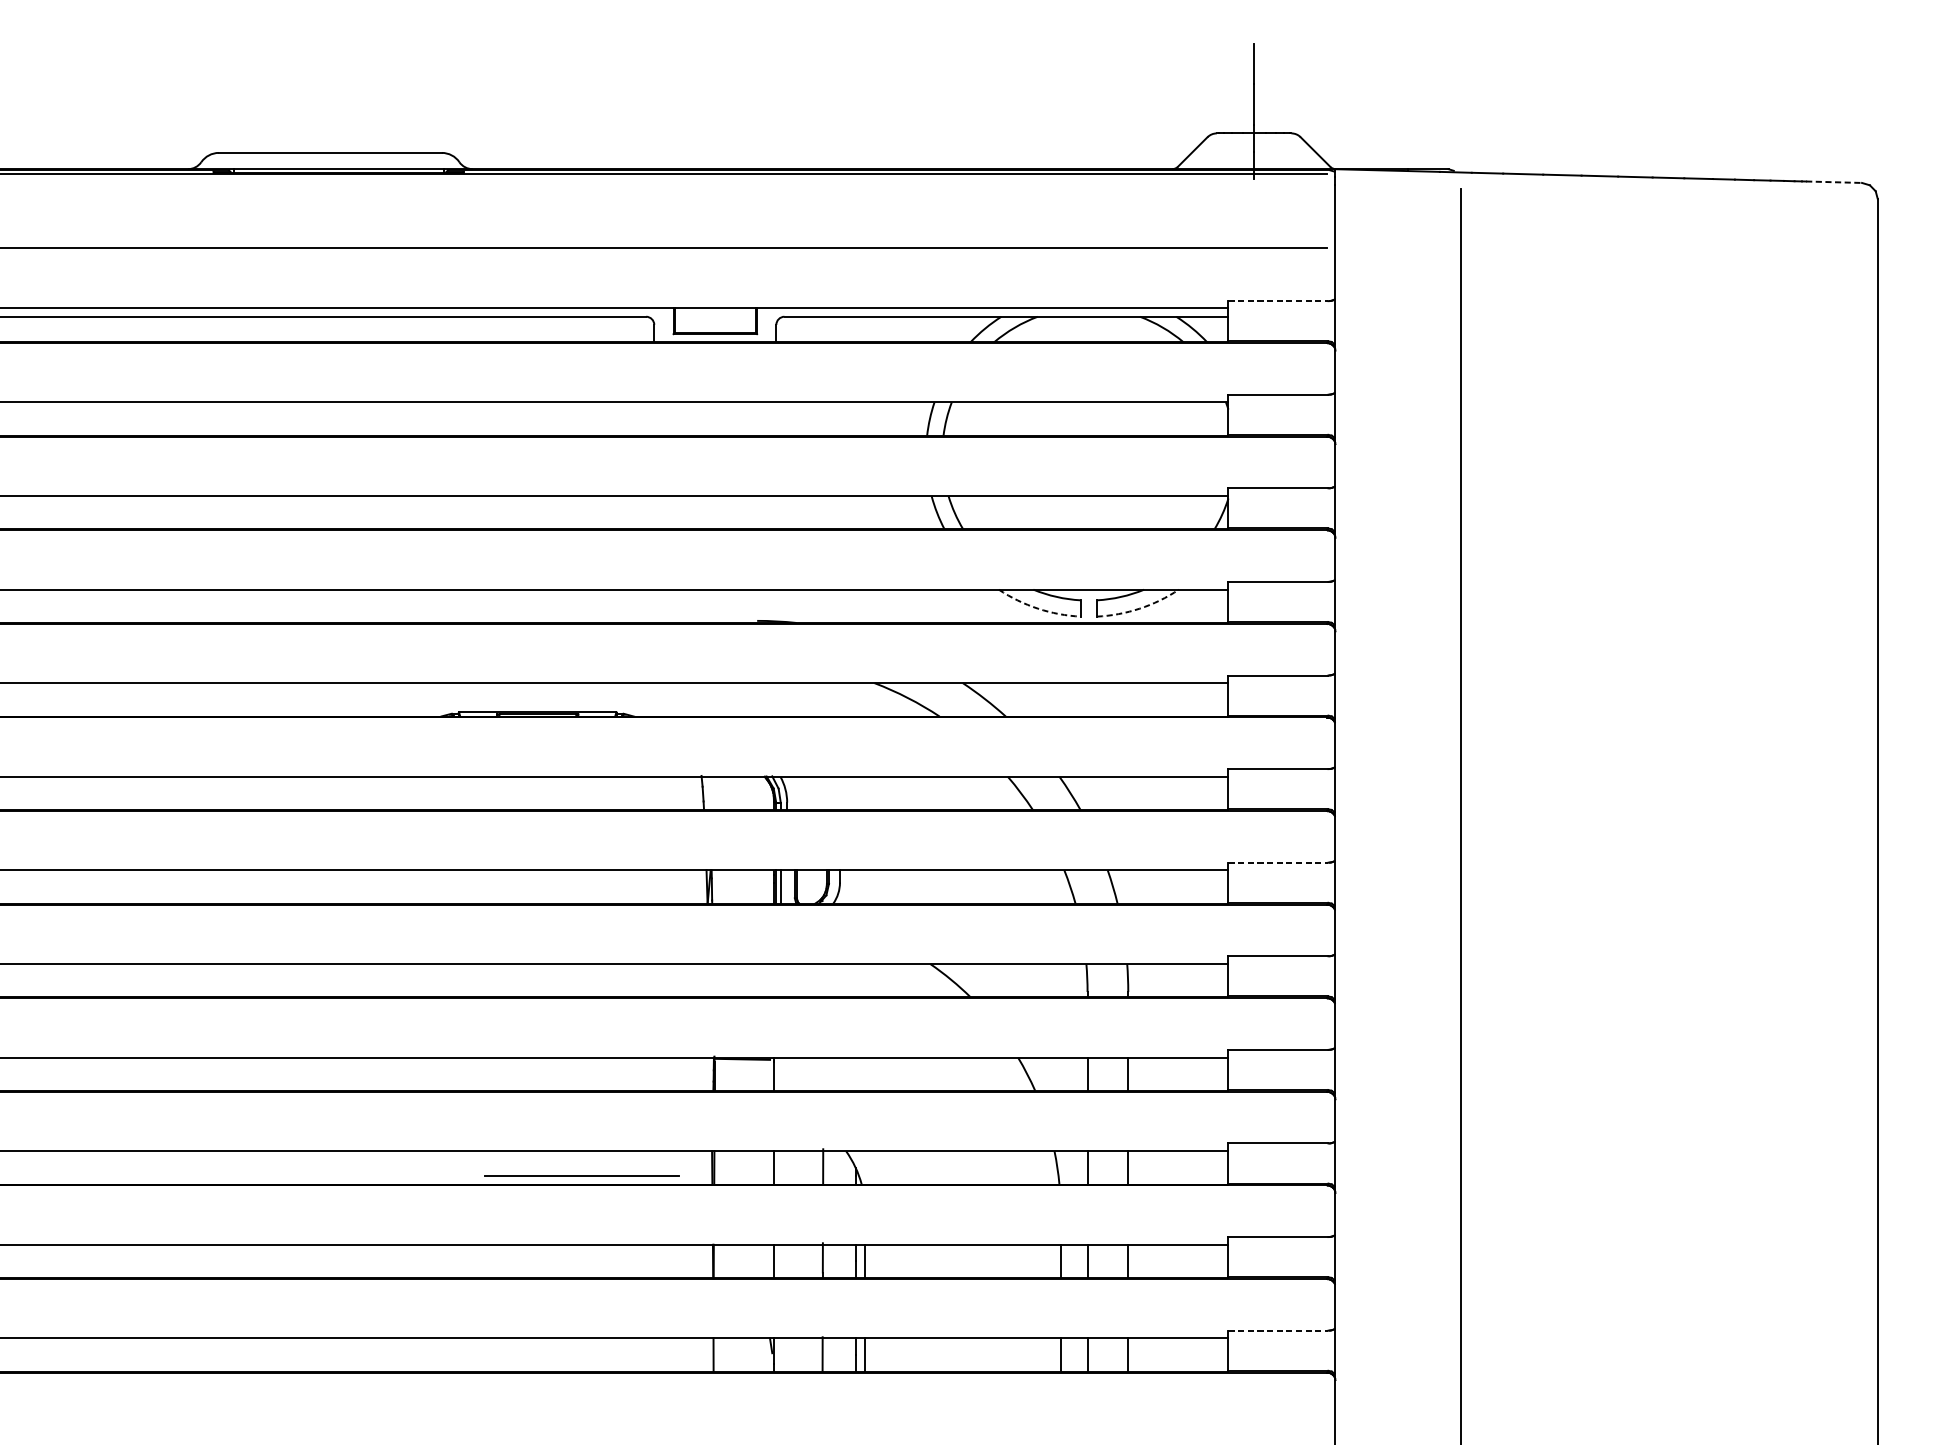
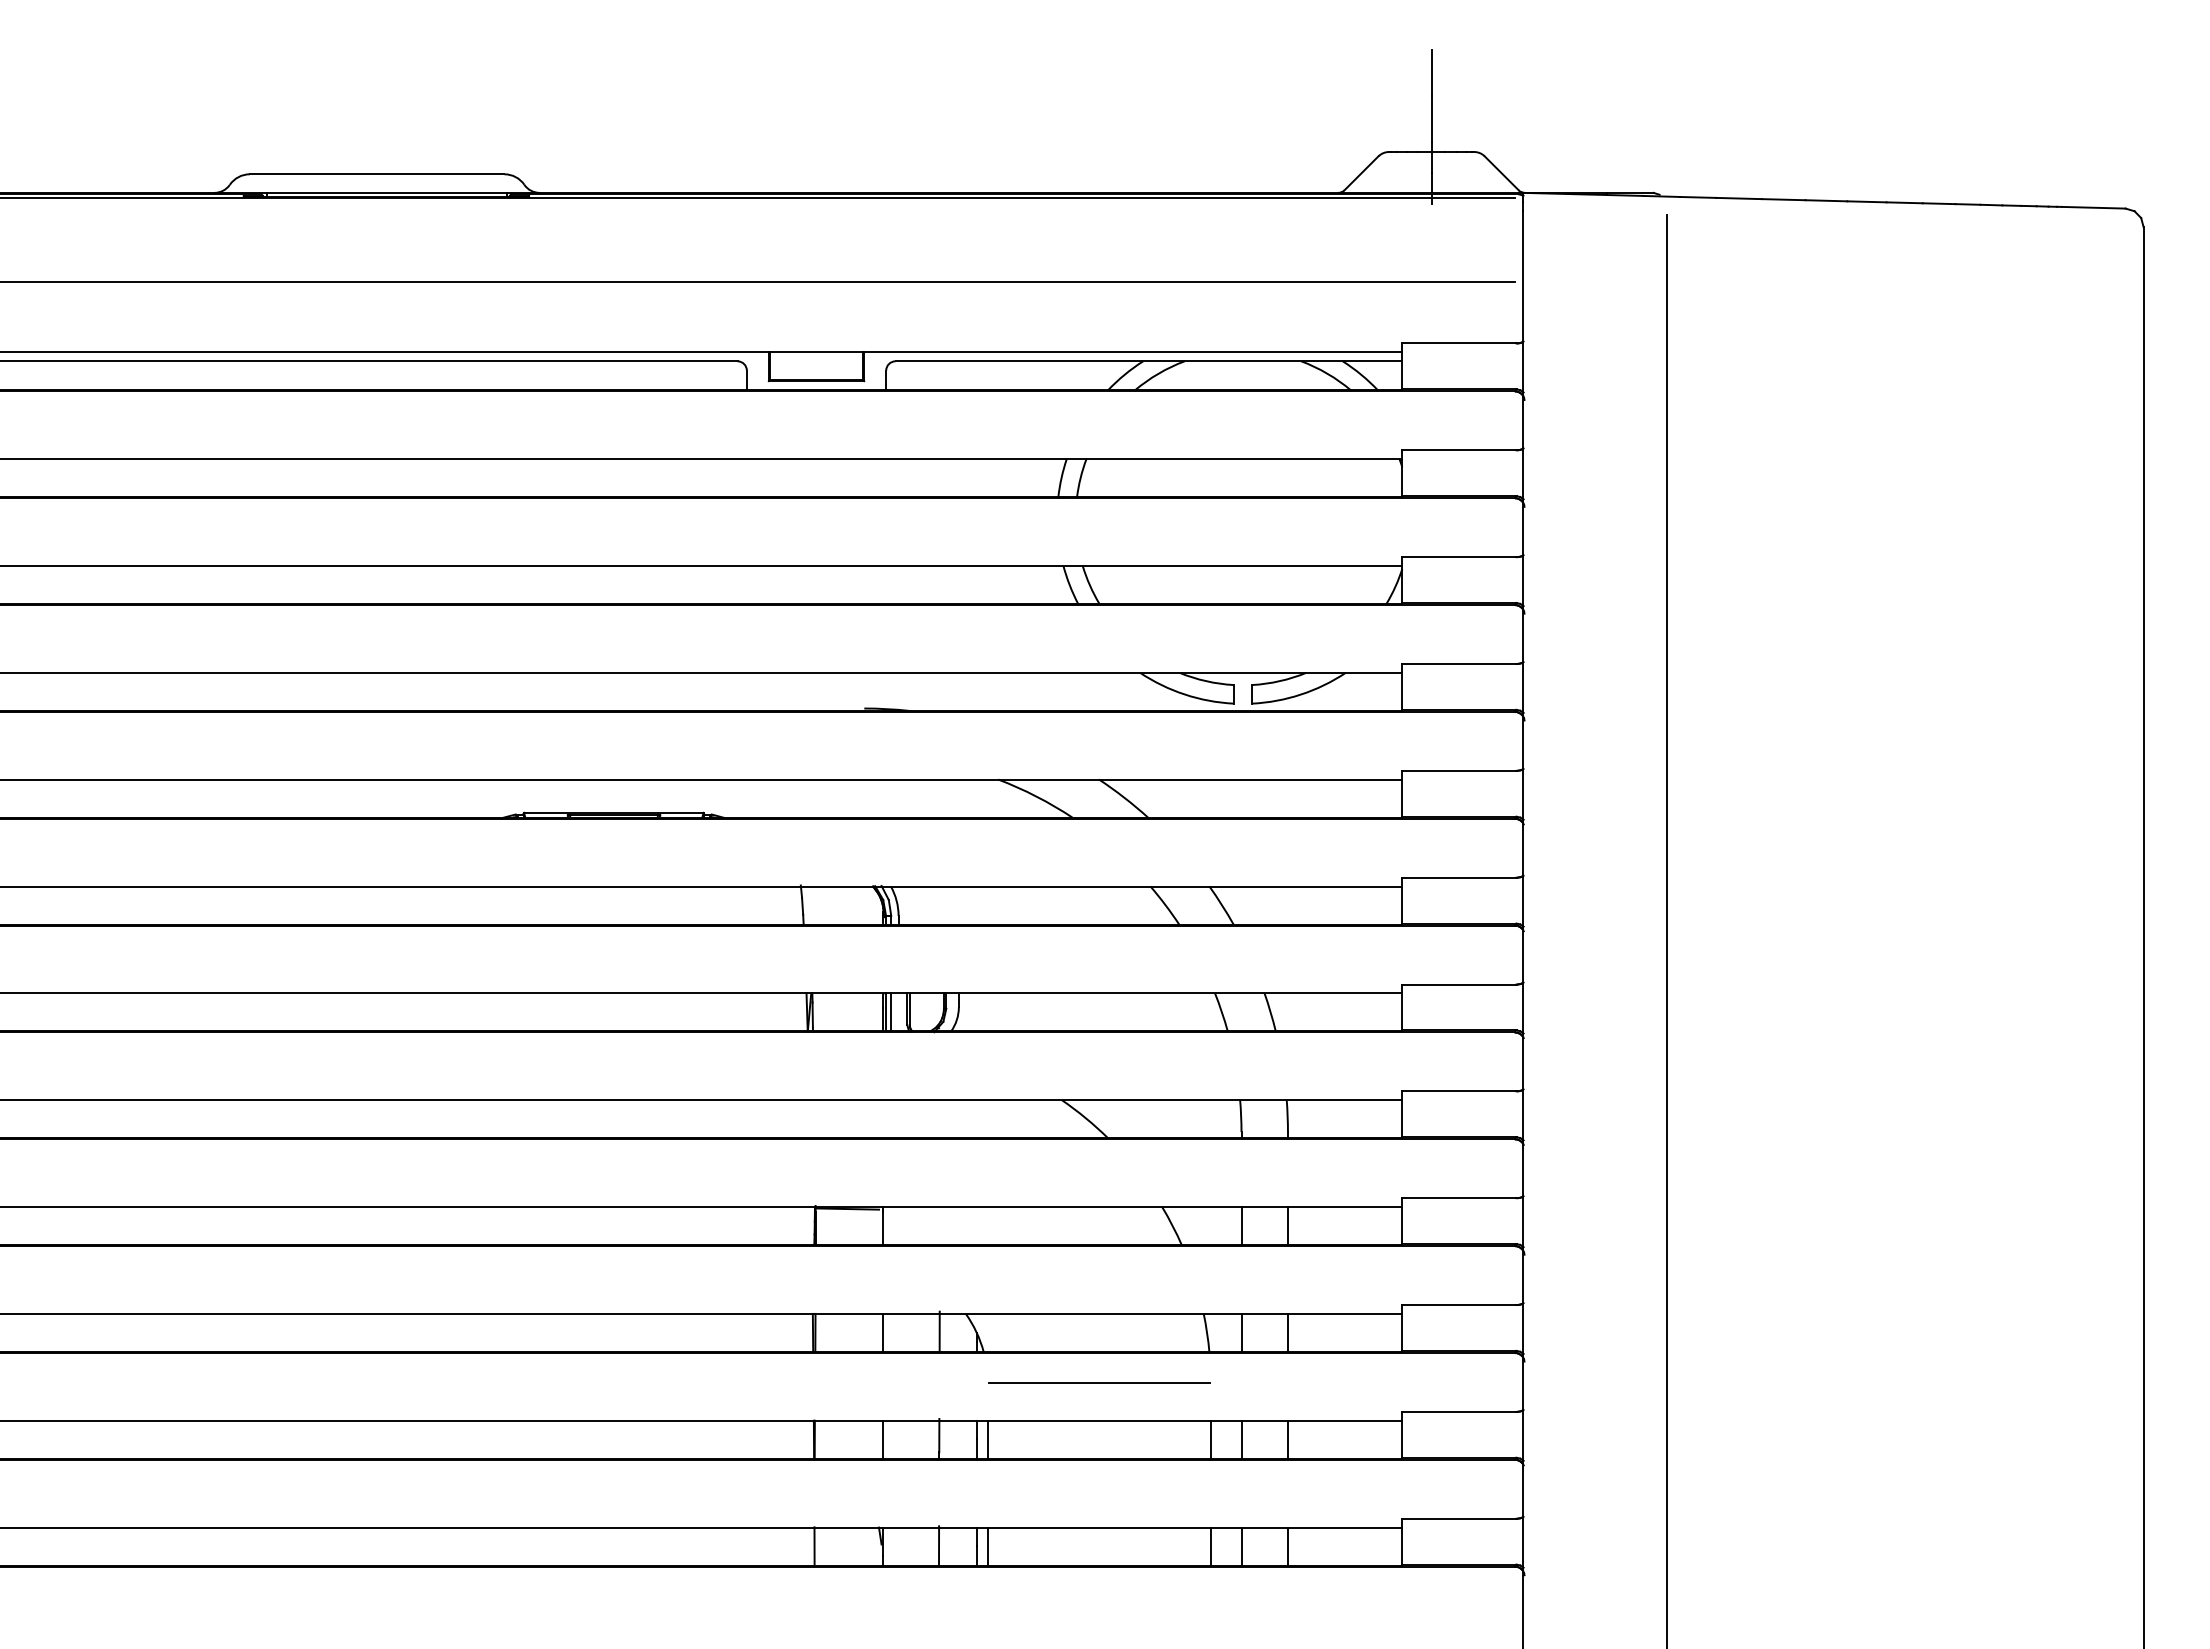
line: (1833, 182) -> (2093, 207), dashed -> solid
line: (1278, 301) -> (1459, 343), dashed -> solid
arc: (1037, 608) -> (1184, 694), dashed -> solid
arc: (1140, 608) -> (1301, 694), dashed -> solid
line: (1278, 862) -> (1459, 984), dashed -> solid
line: (582, 1175) -> (1099, 1382), moved
line: (1278, 1330) -> (1459, 1518), dashed -> solid

